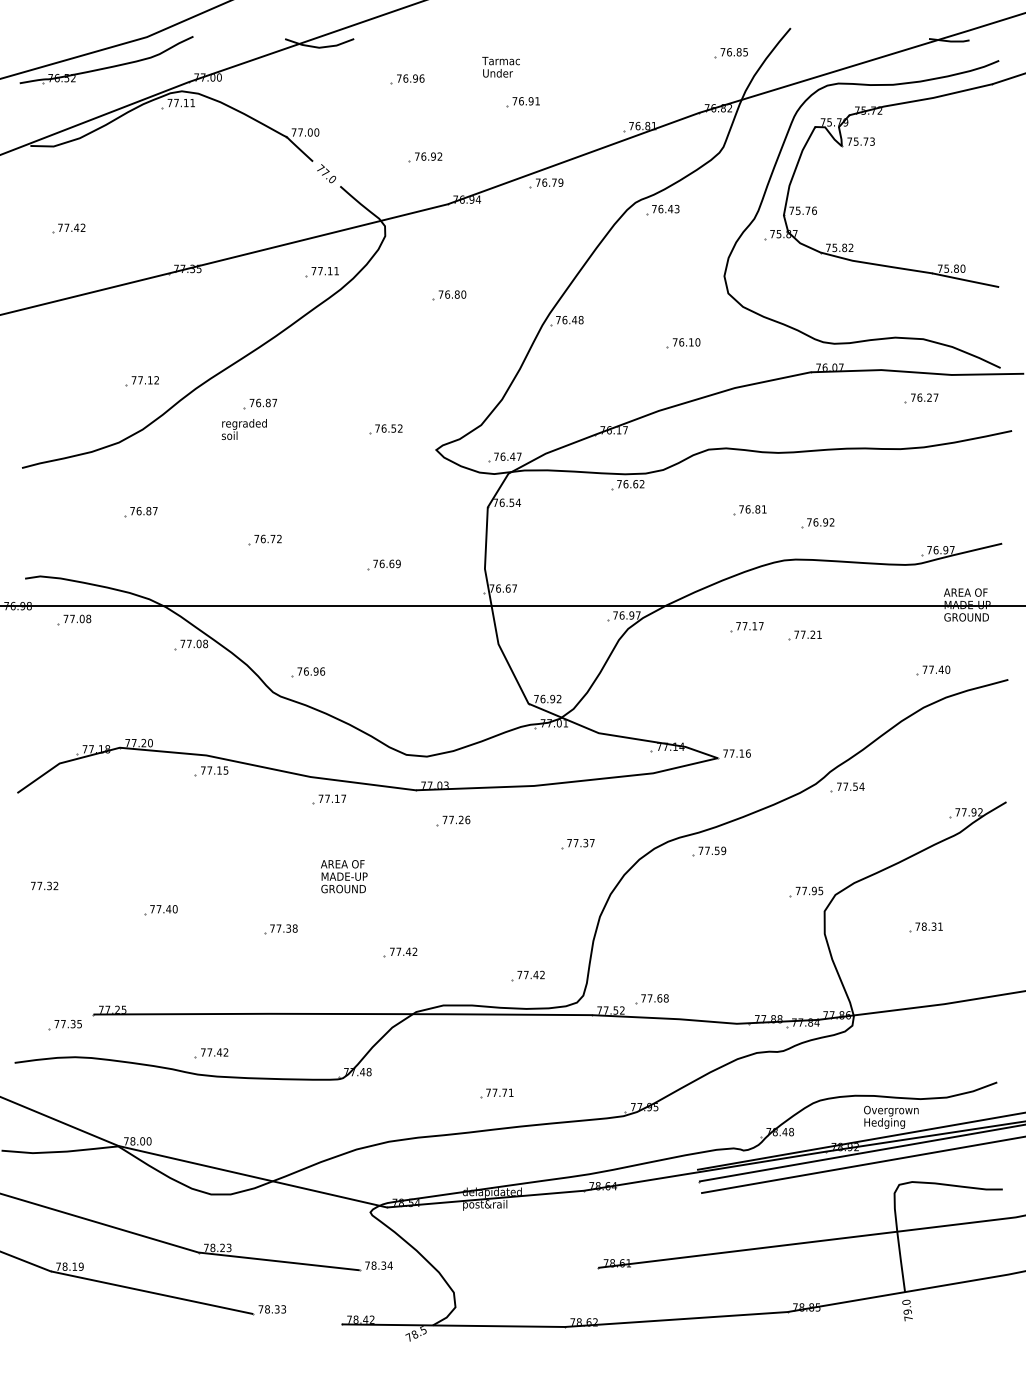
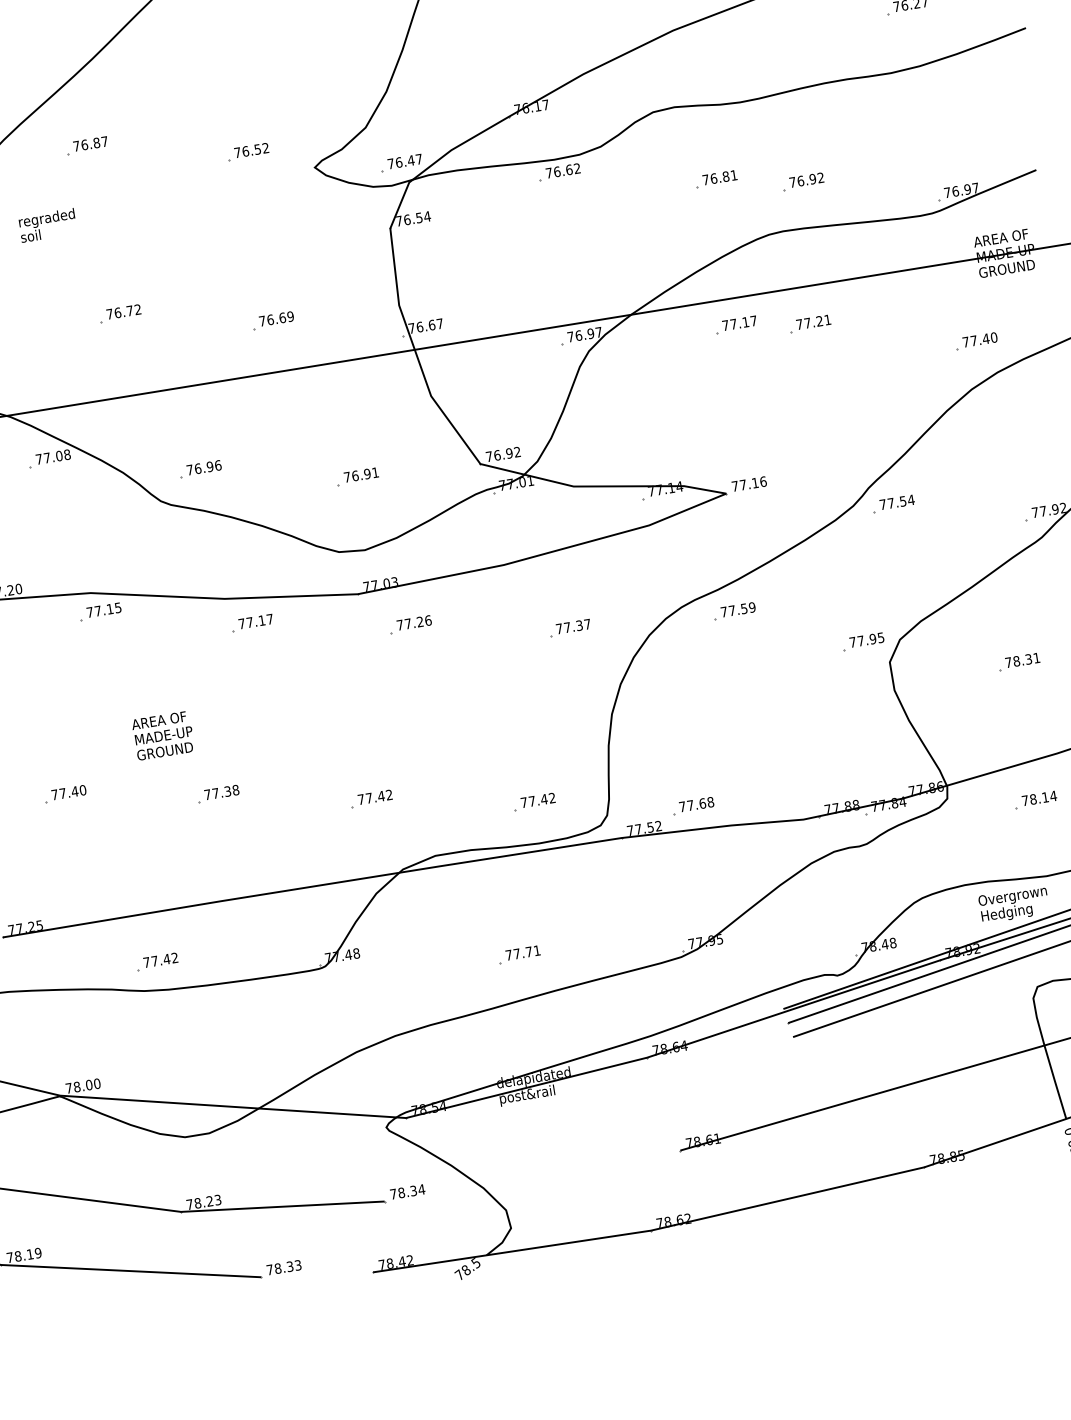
text: (243, 429) -> (46, 225), moved
part: (430, 698) -> (357, 477), added
text: (344, 876) -> (163, 735), moved
part: (921, 1038) -> (1035, 800), added

